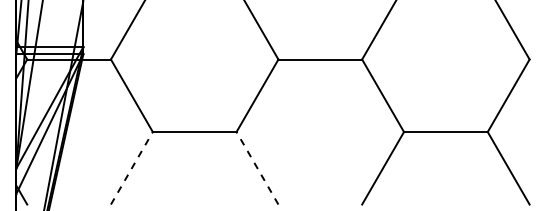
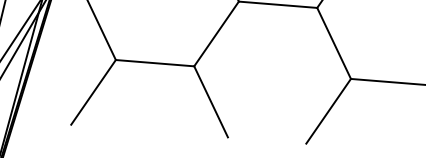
line: (131, 168) -> (93, 92), dashed -> solid
line: (257, 168) -> (211, 102), dashed -> solid

